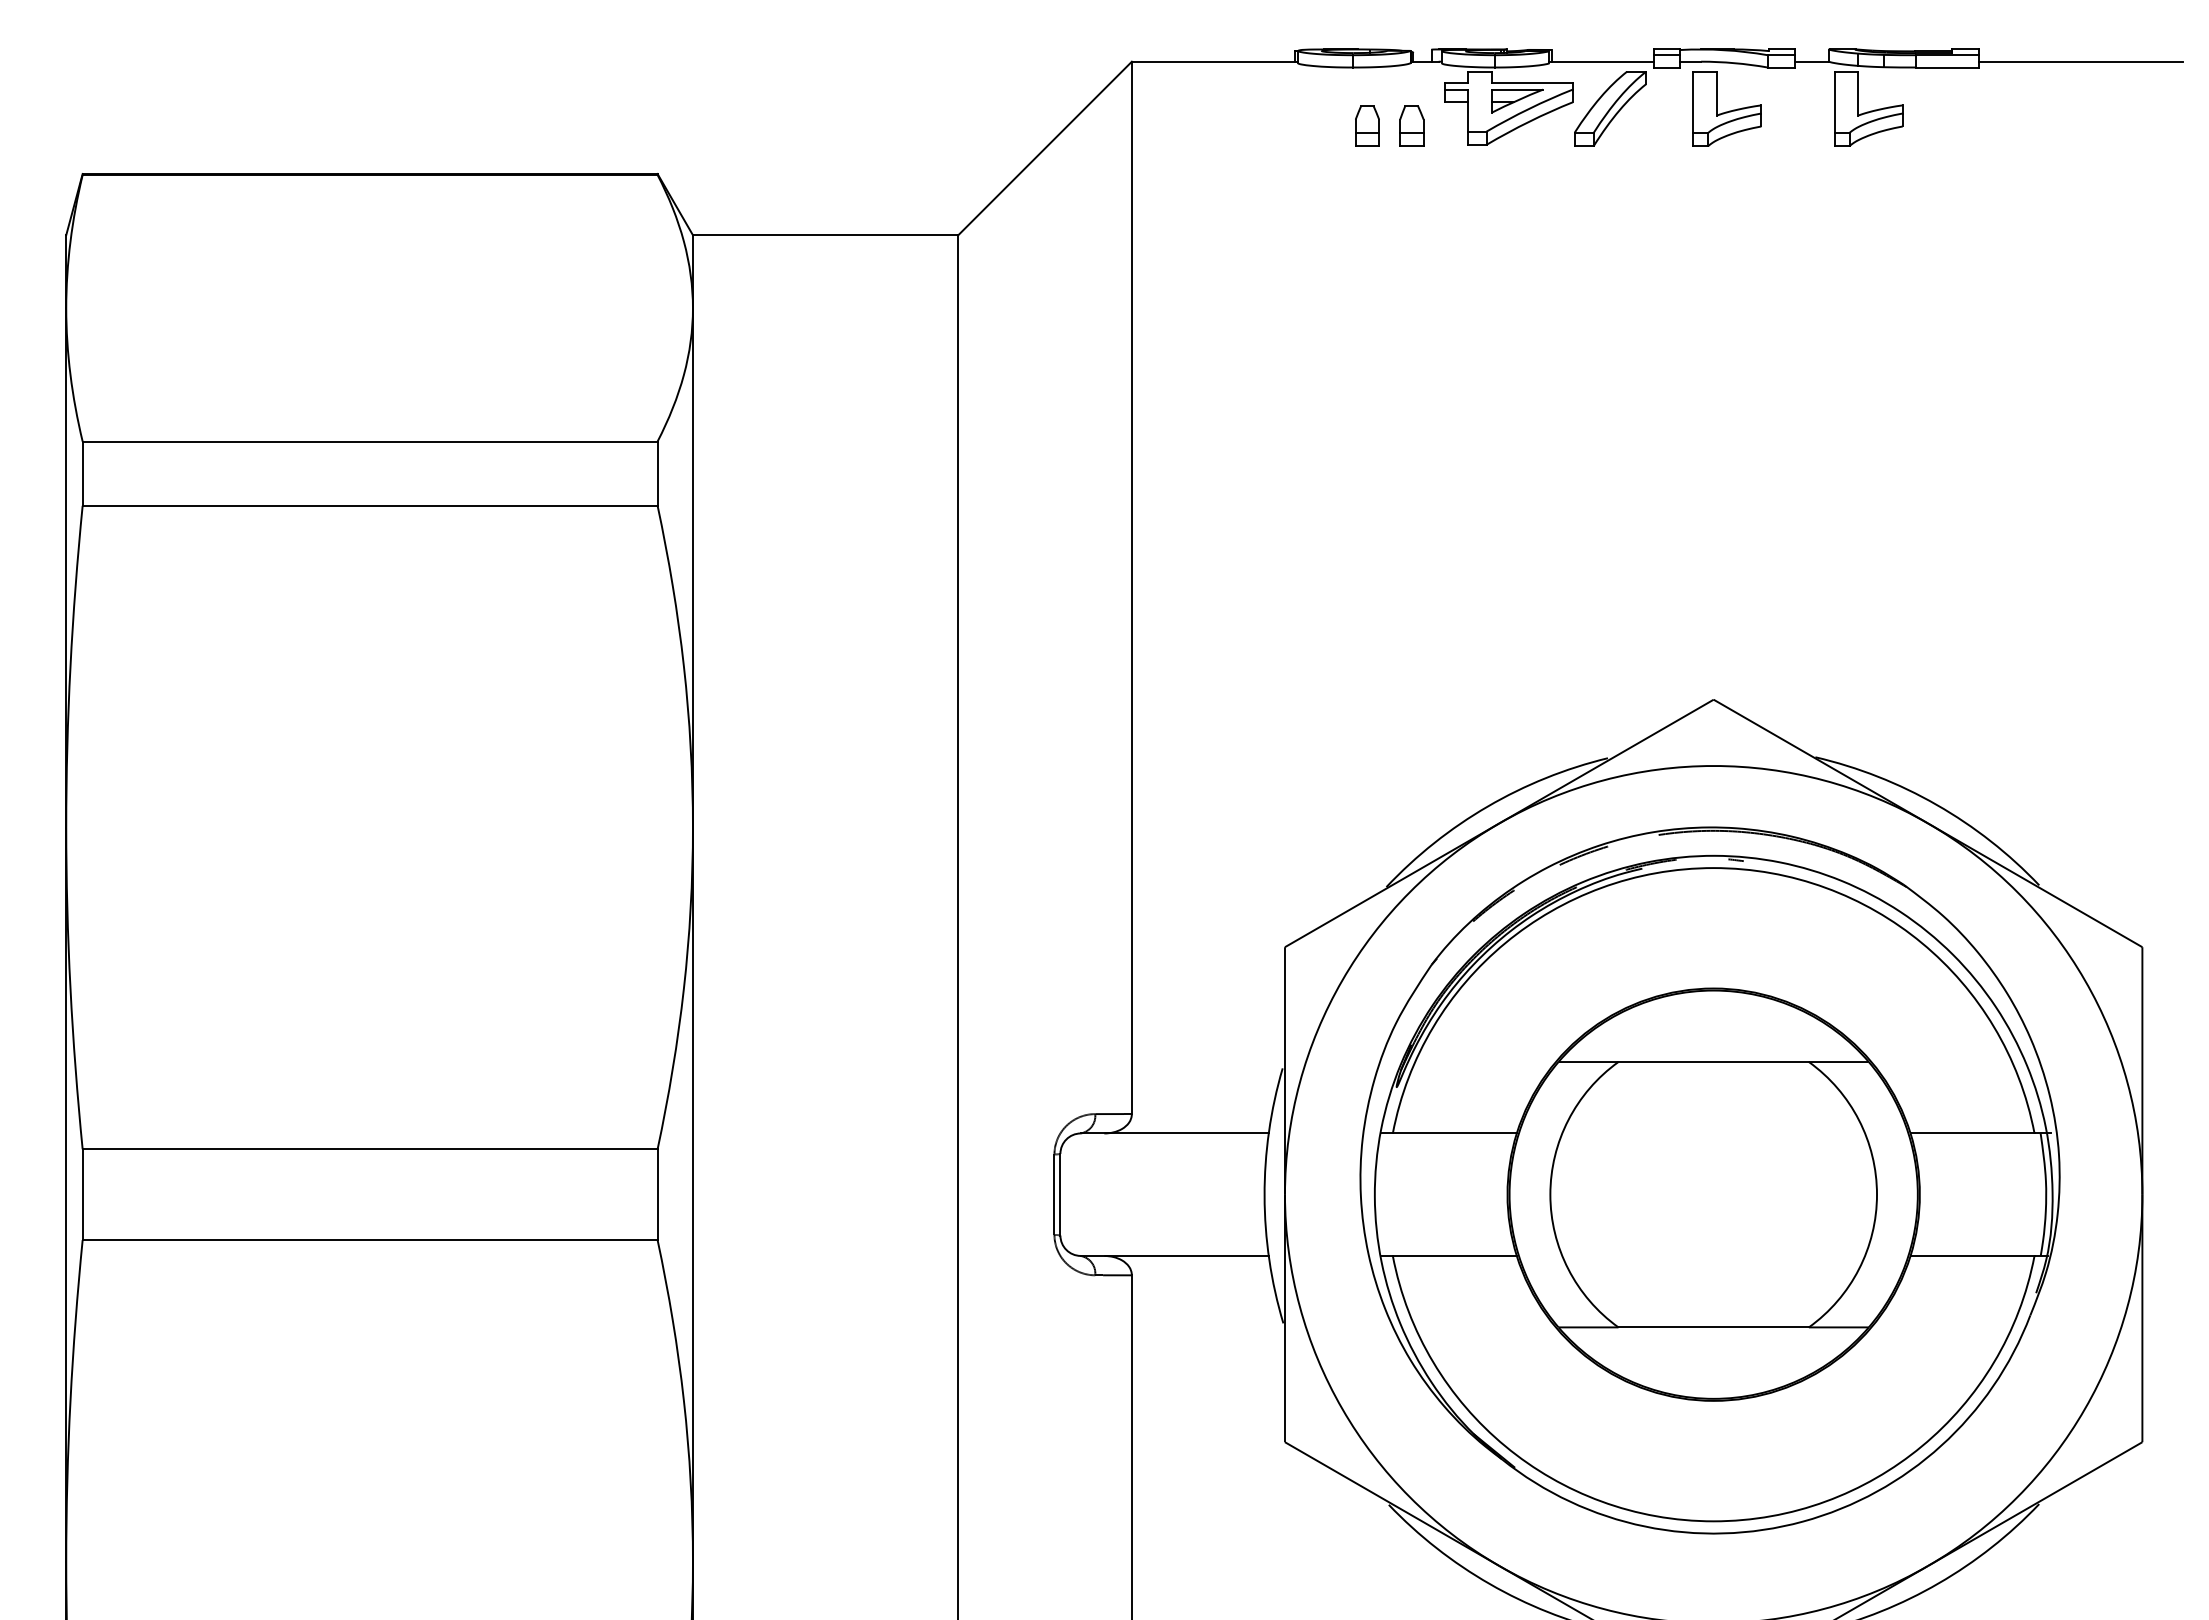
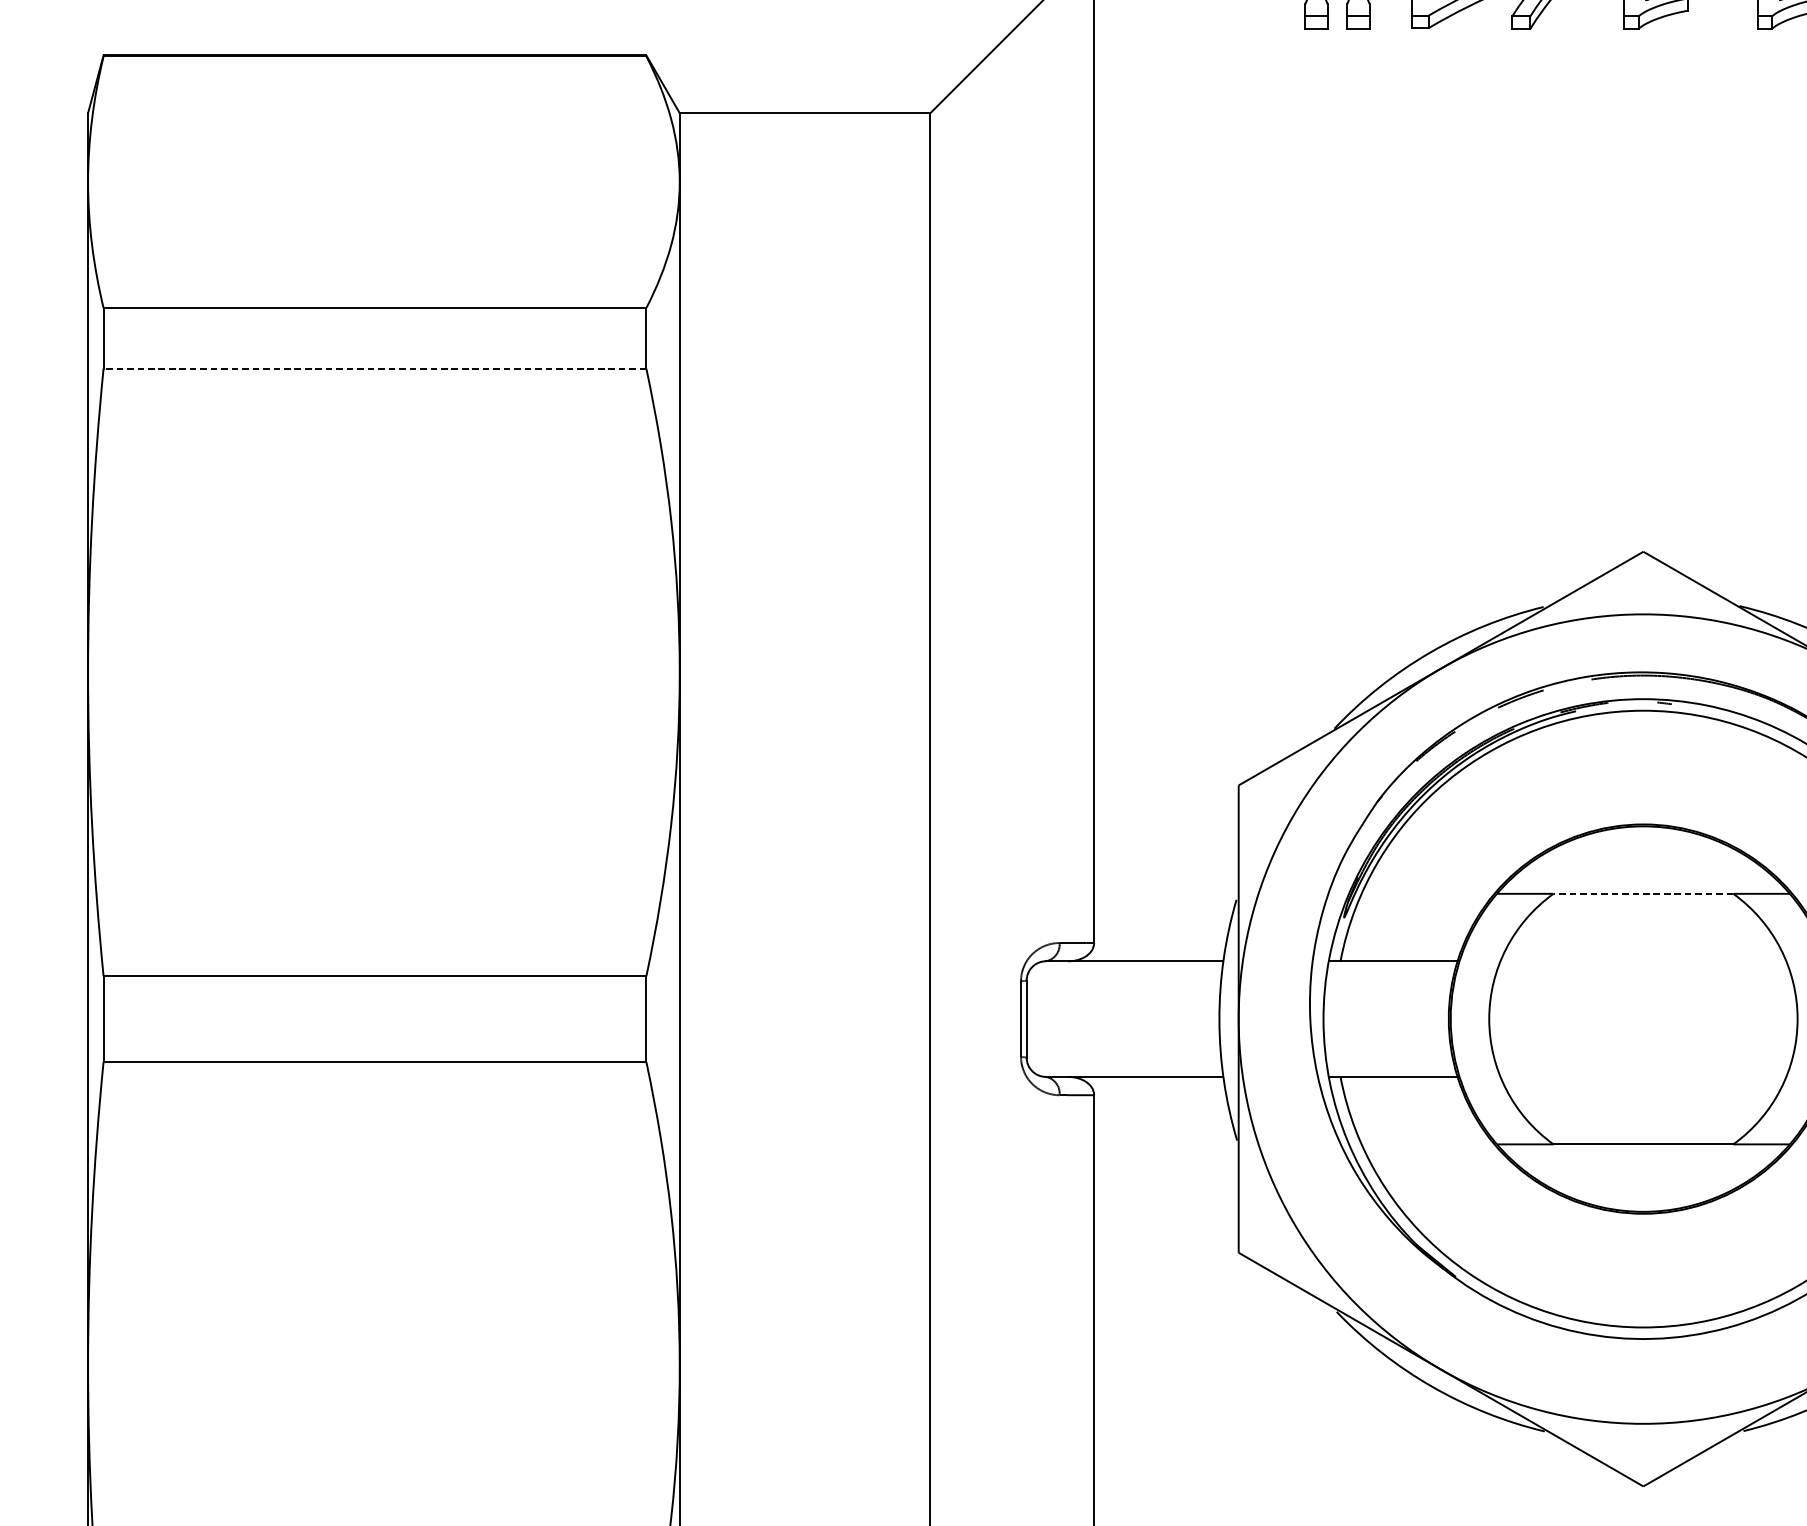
line: (369, 505) -> (374, 368), solid -> dashed
line: (1713, 1062) -> (1643, 894), solid -> dashed

